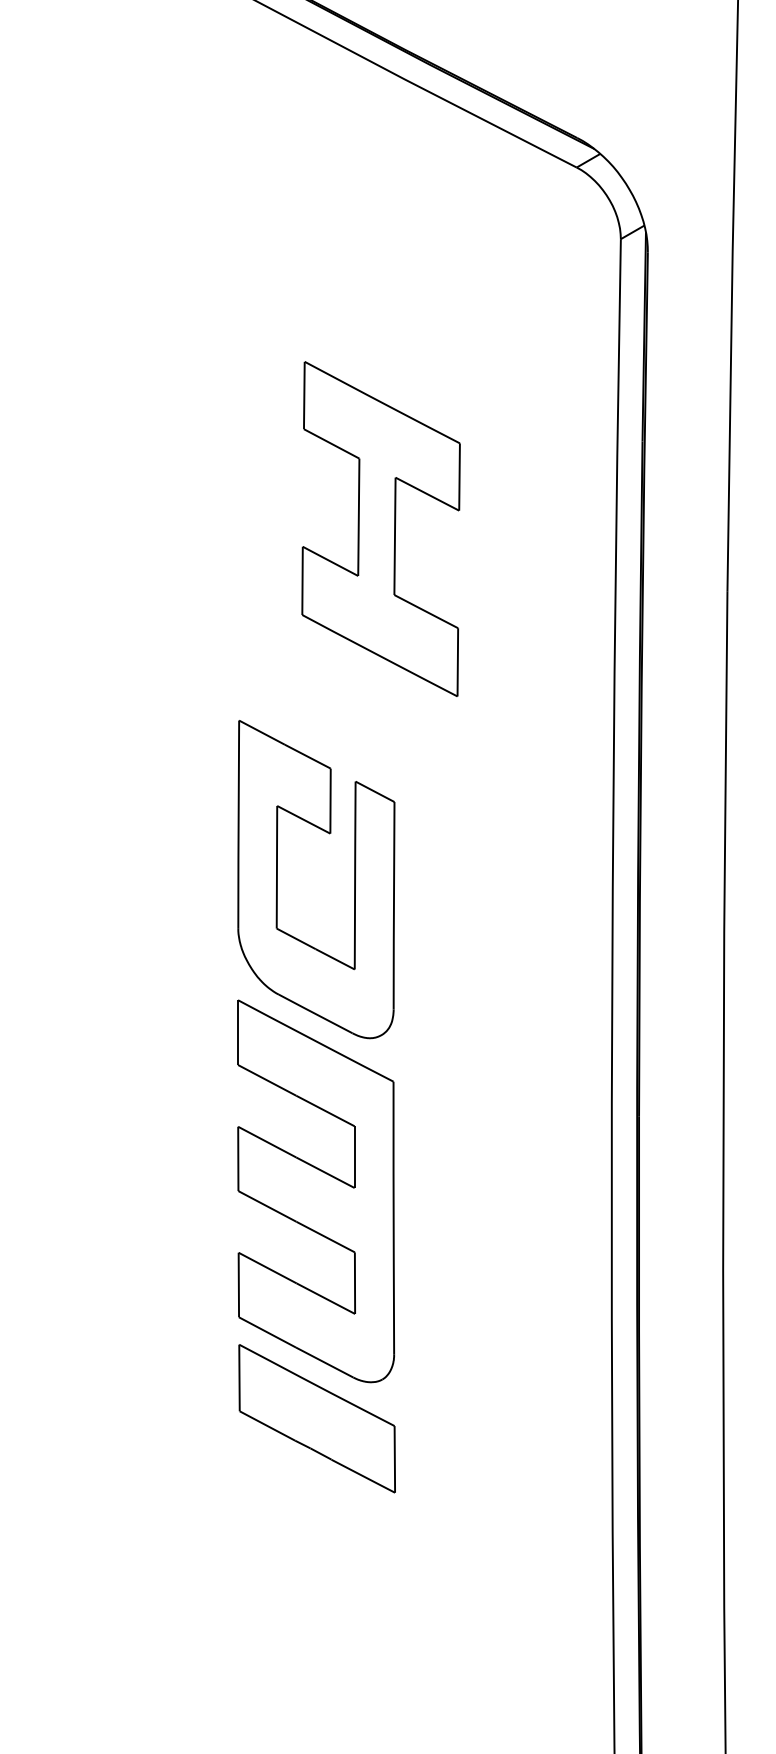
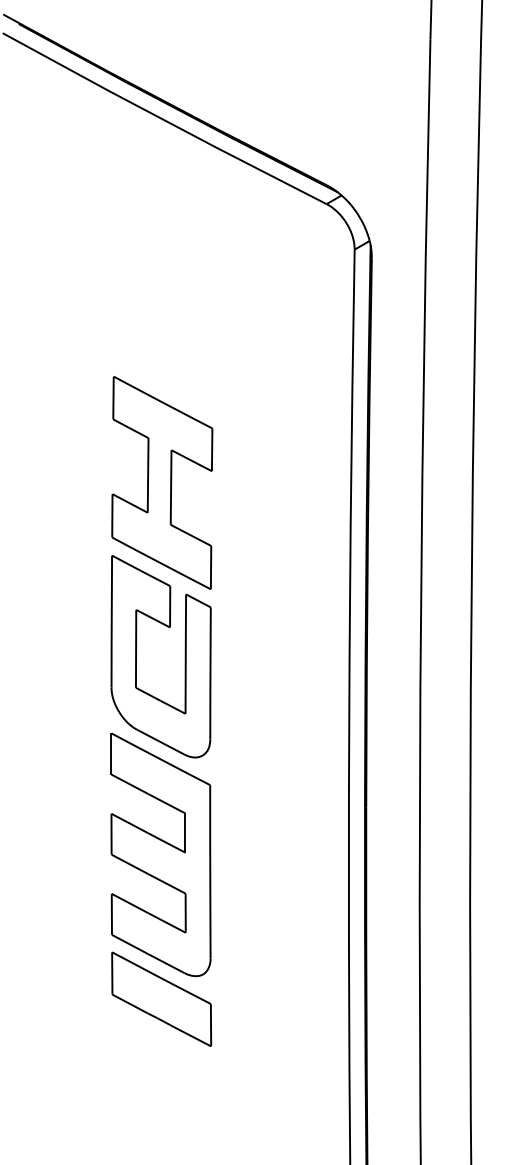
part: (381, 528) -> (162, 482), moved

